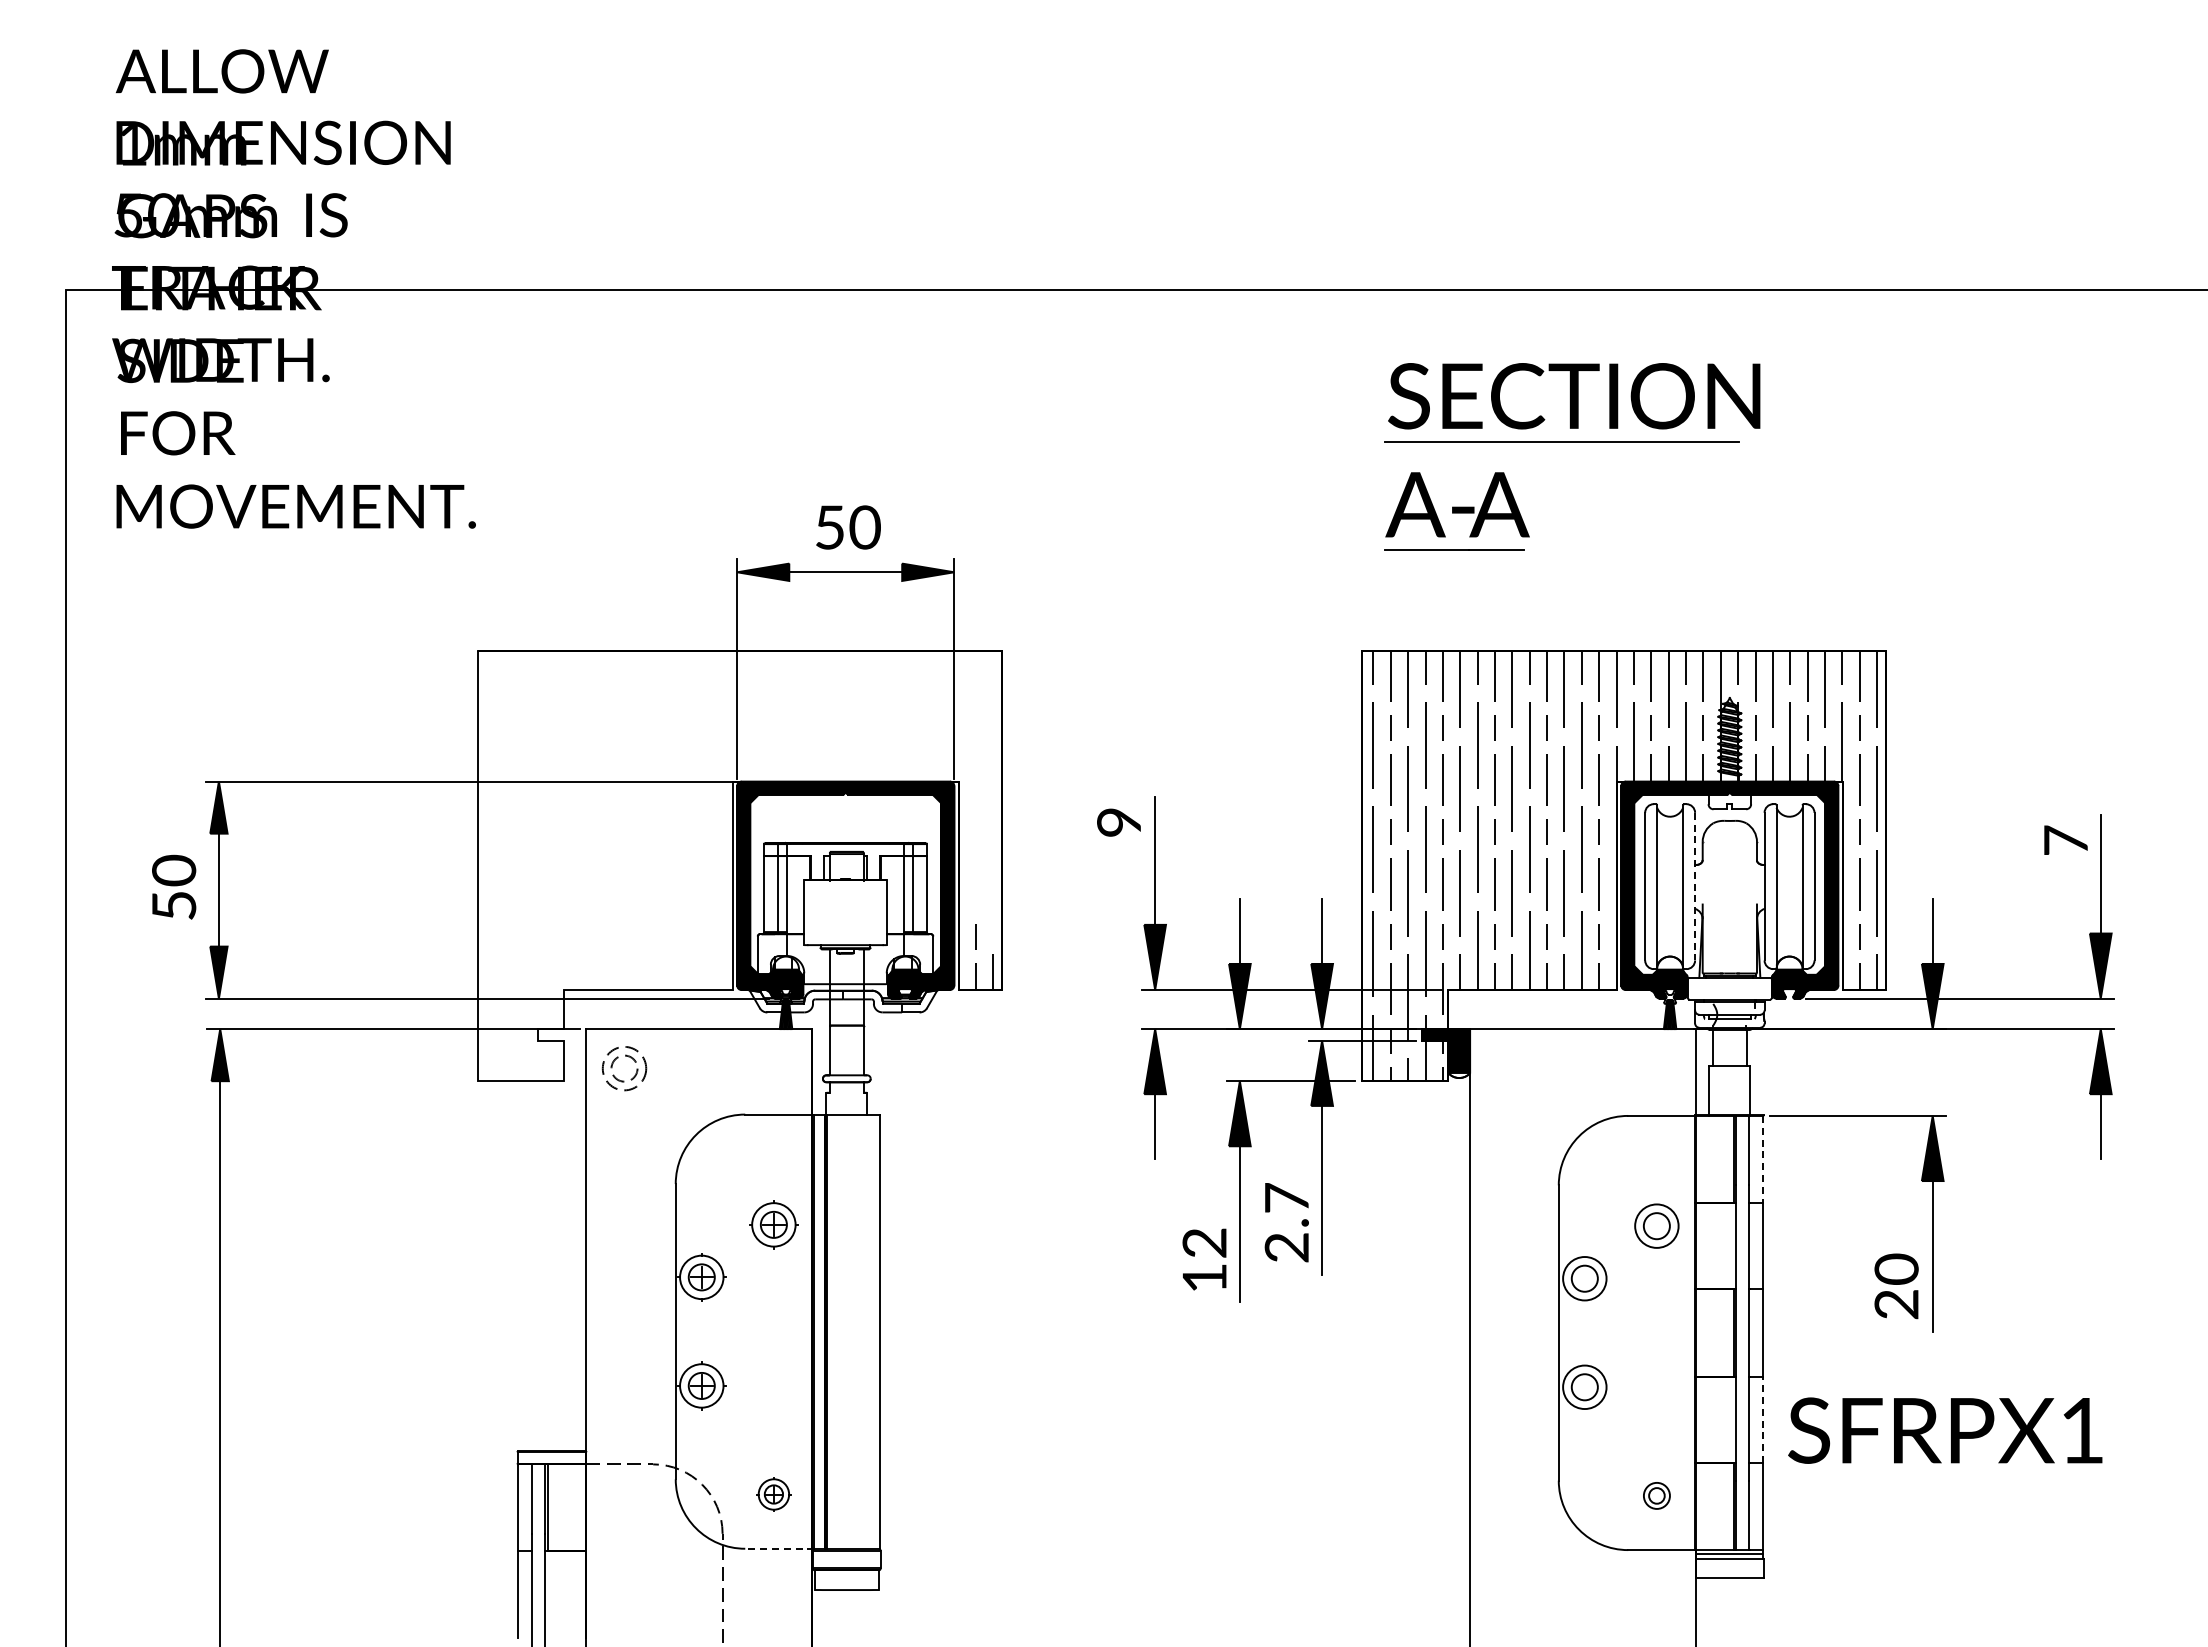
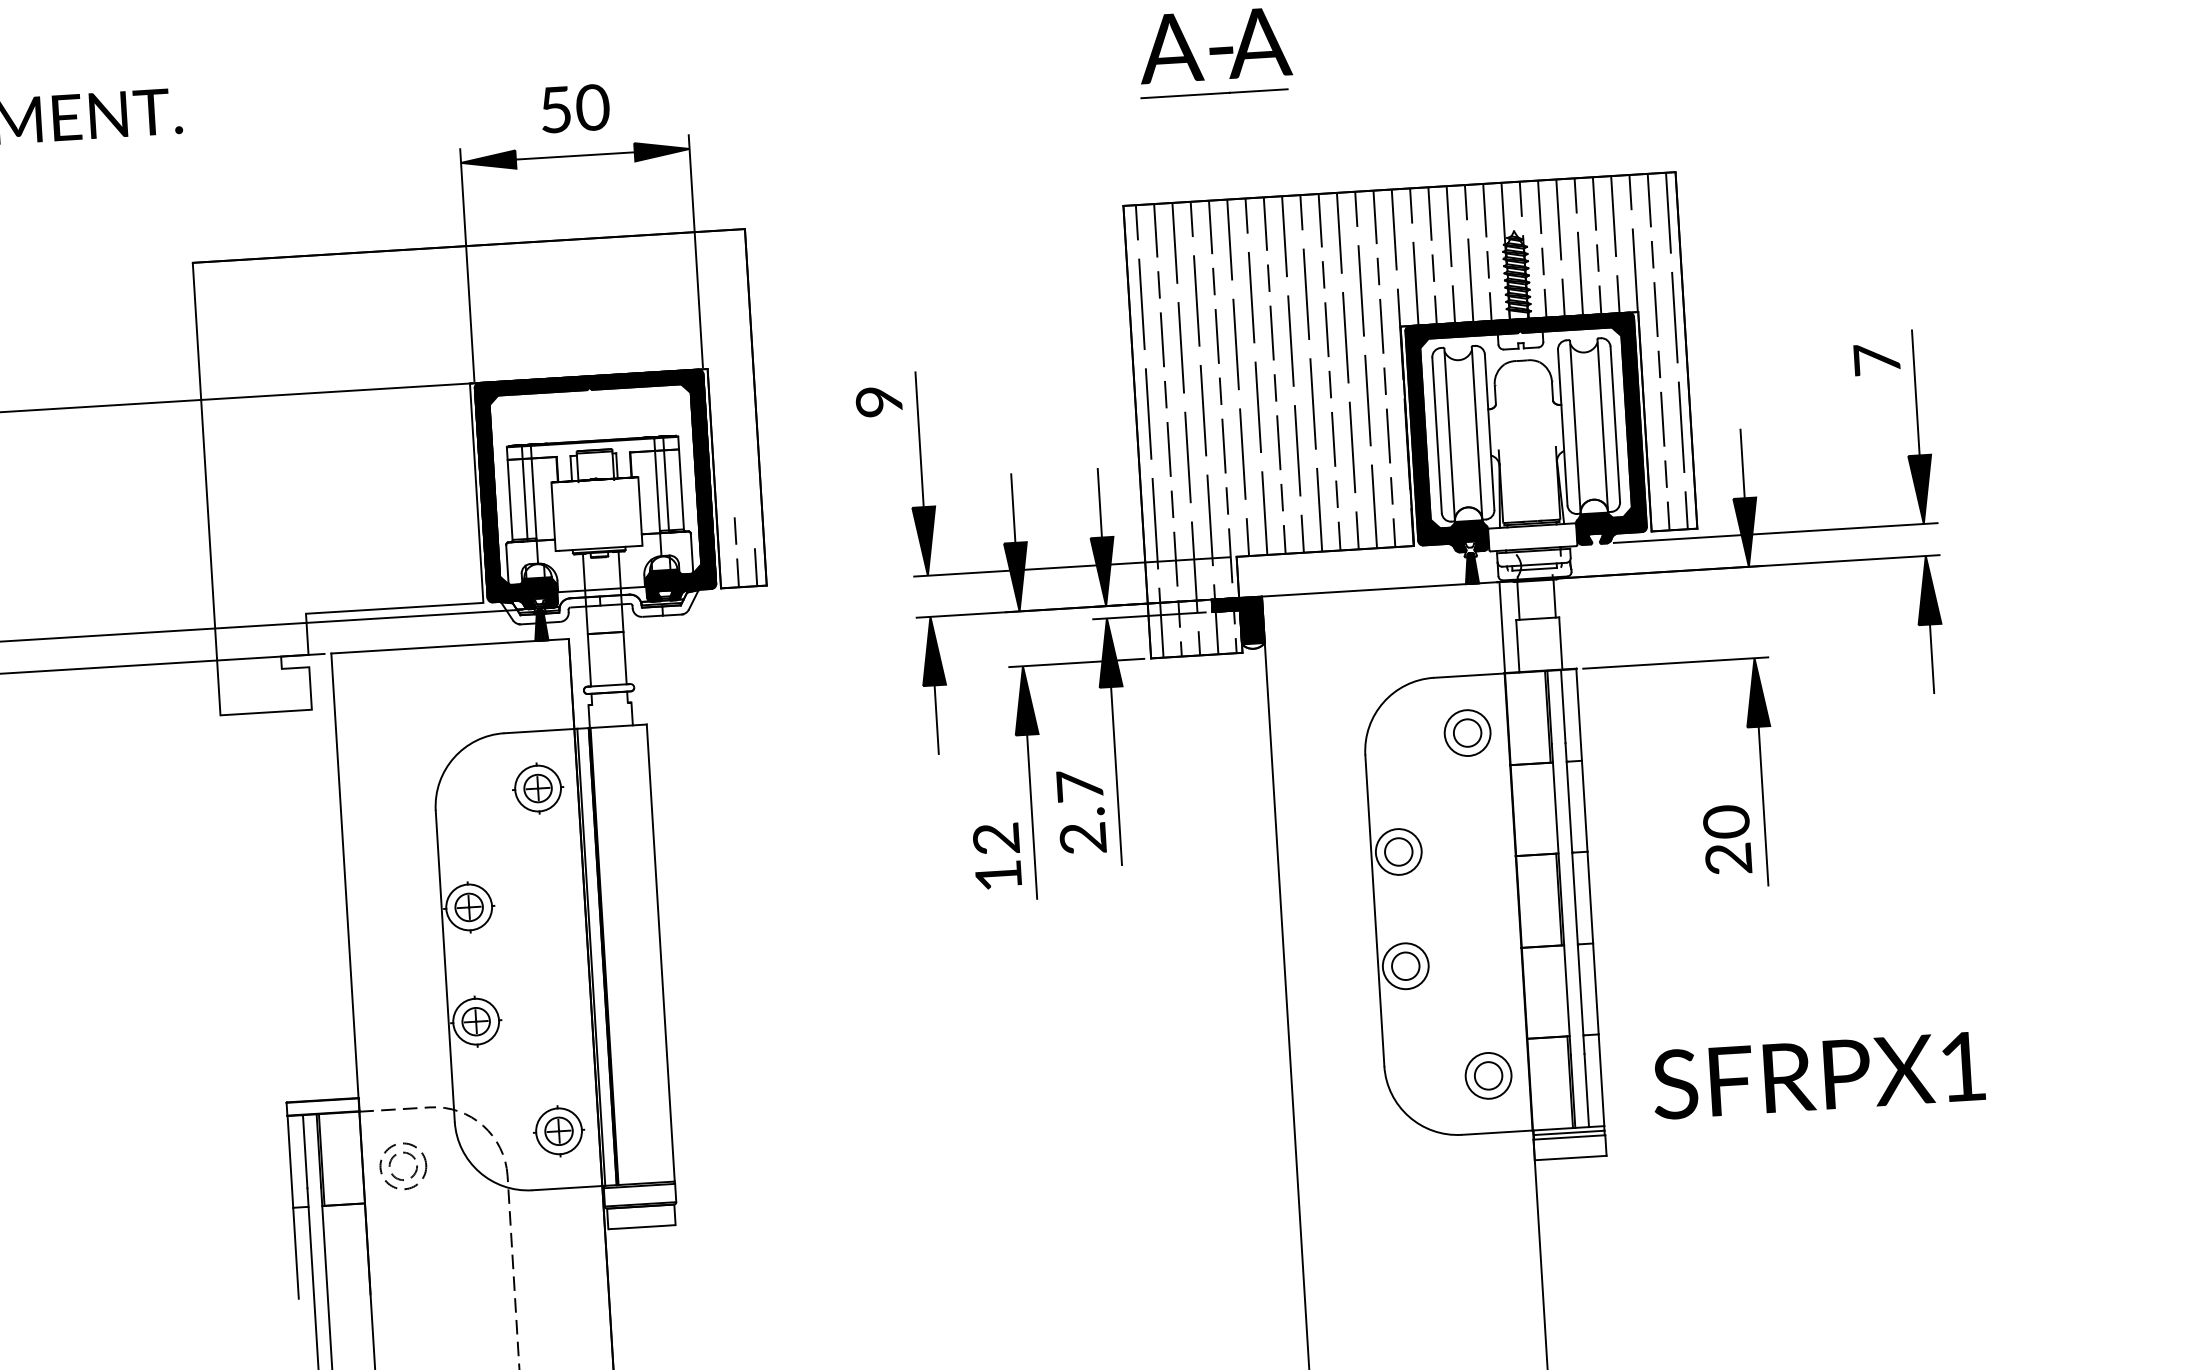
line: (1695, 886) -> (1490, 431), dashed -> solid
part: (618, 1058) -> (396, 1156), moved
line: (1763, 1159) -> (1579, 714), dashed -> solid
part: (773, 1224) -> (537, 788), moved
part: (1656, 1225) -> (1467, 732), moved
line: (1763, 1419) -> (1595, 988), dashed -> solid
text: (1945, 1430) -> (1818, 1075), moved
part: (773, 1494) -> (558, 1131), size x1.43
part: (1656, 1495) -> (1488, 1075), size x1.67
line: (779, 1548) -> (568, 1187), dashed -> solid

